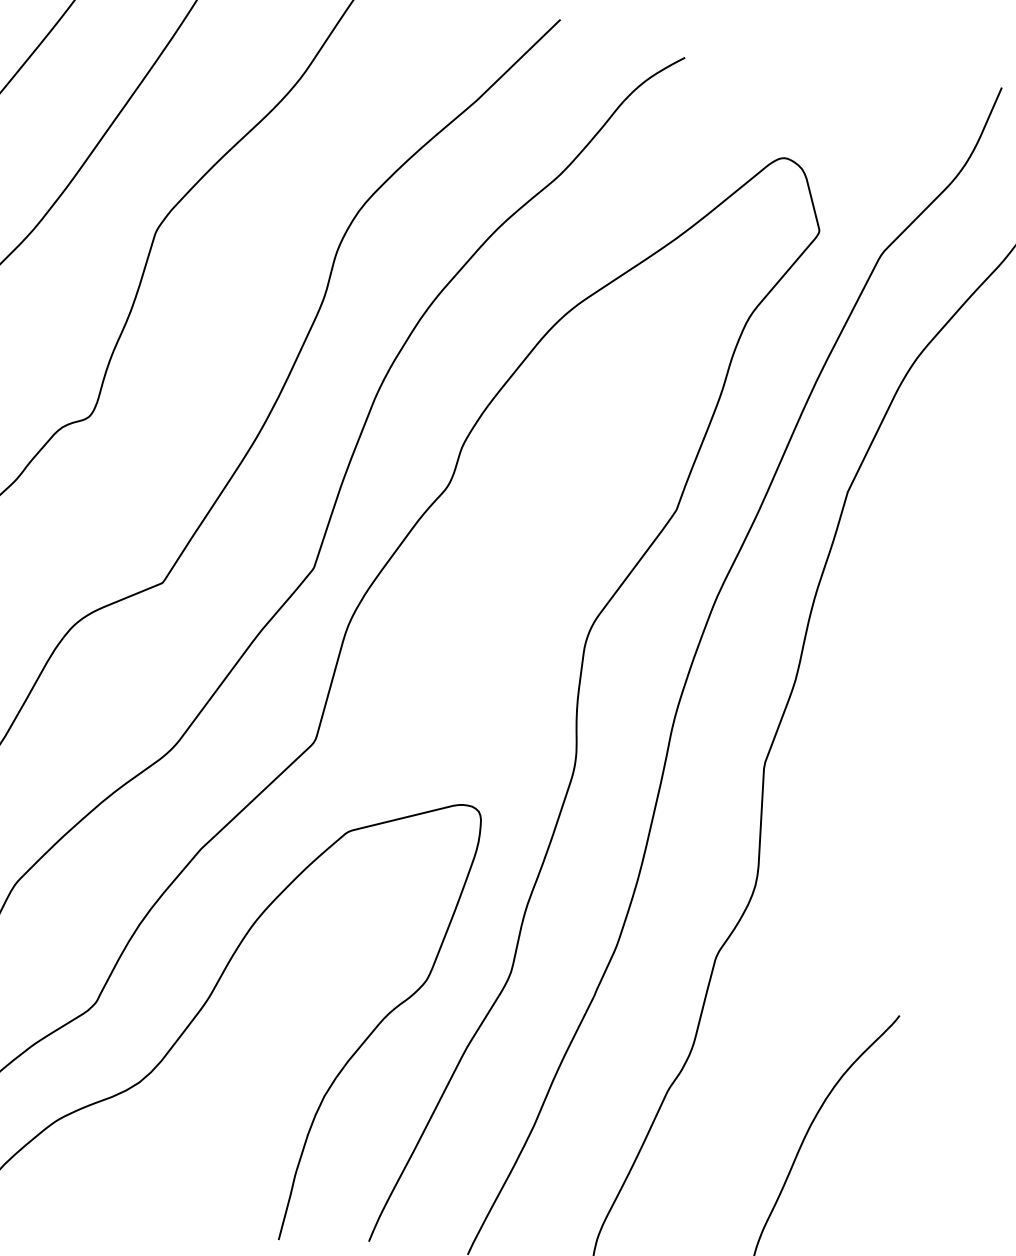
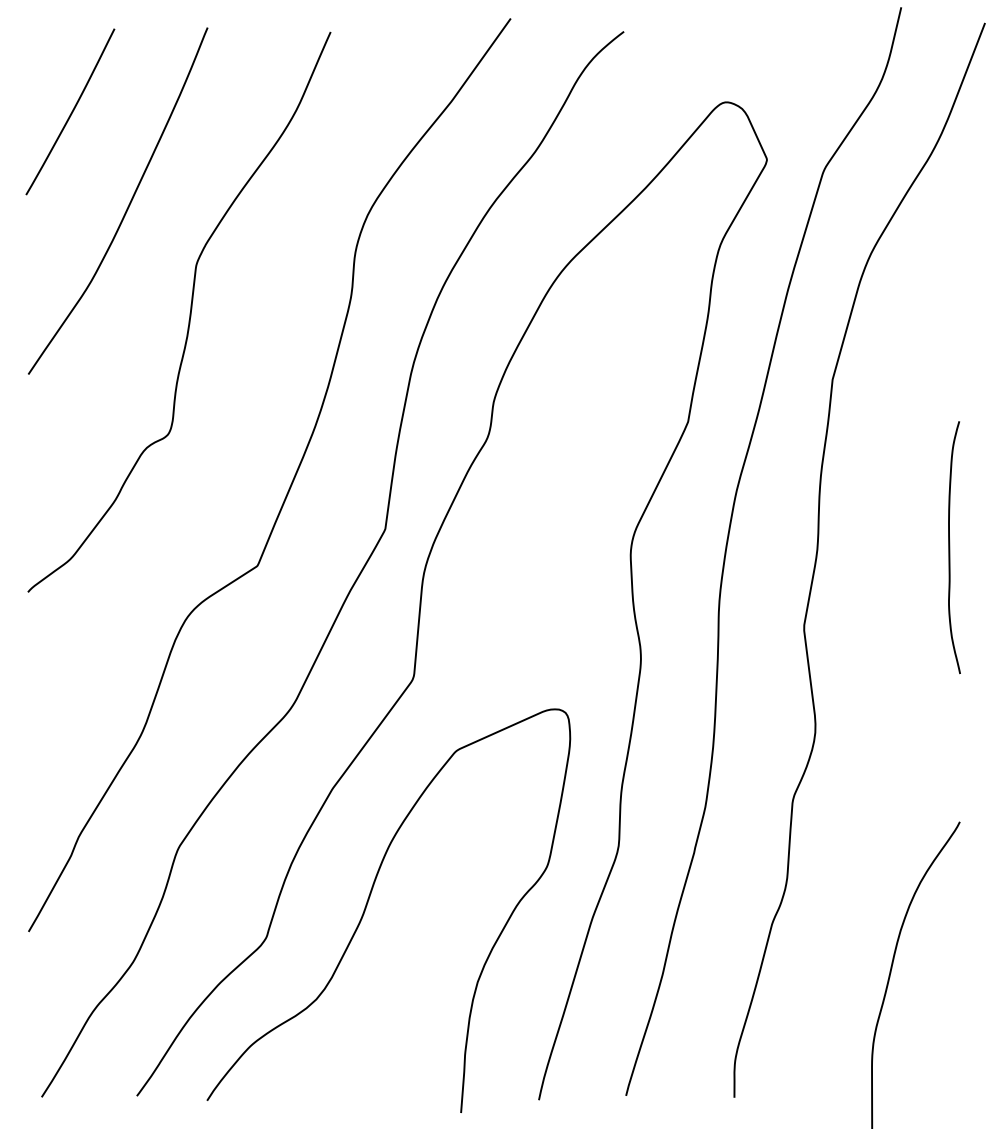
curve: (945, 705) -> (950, 547), added

